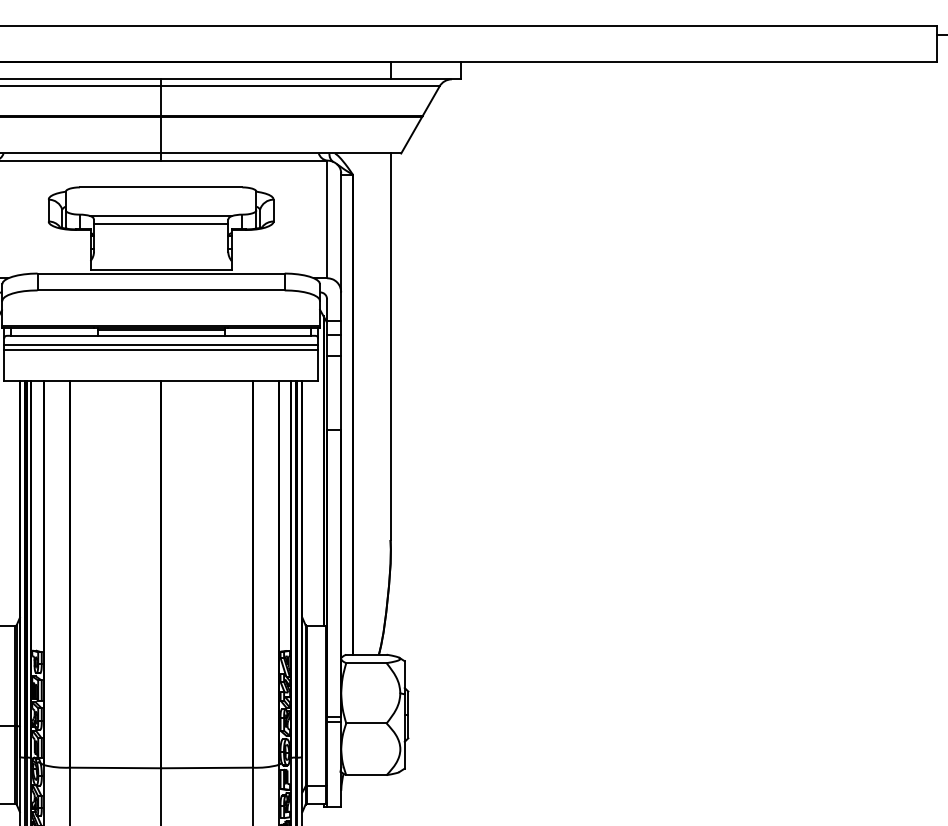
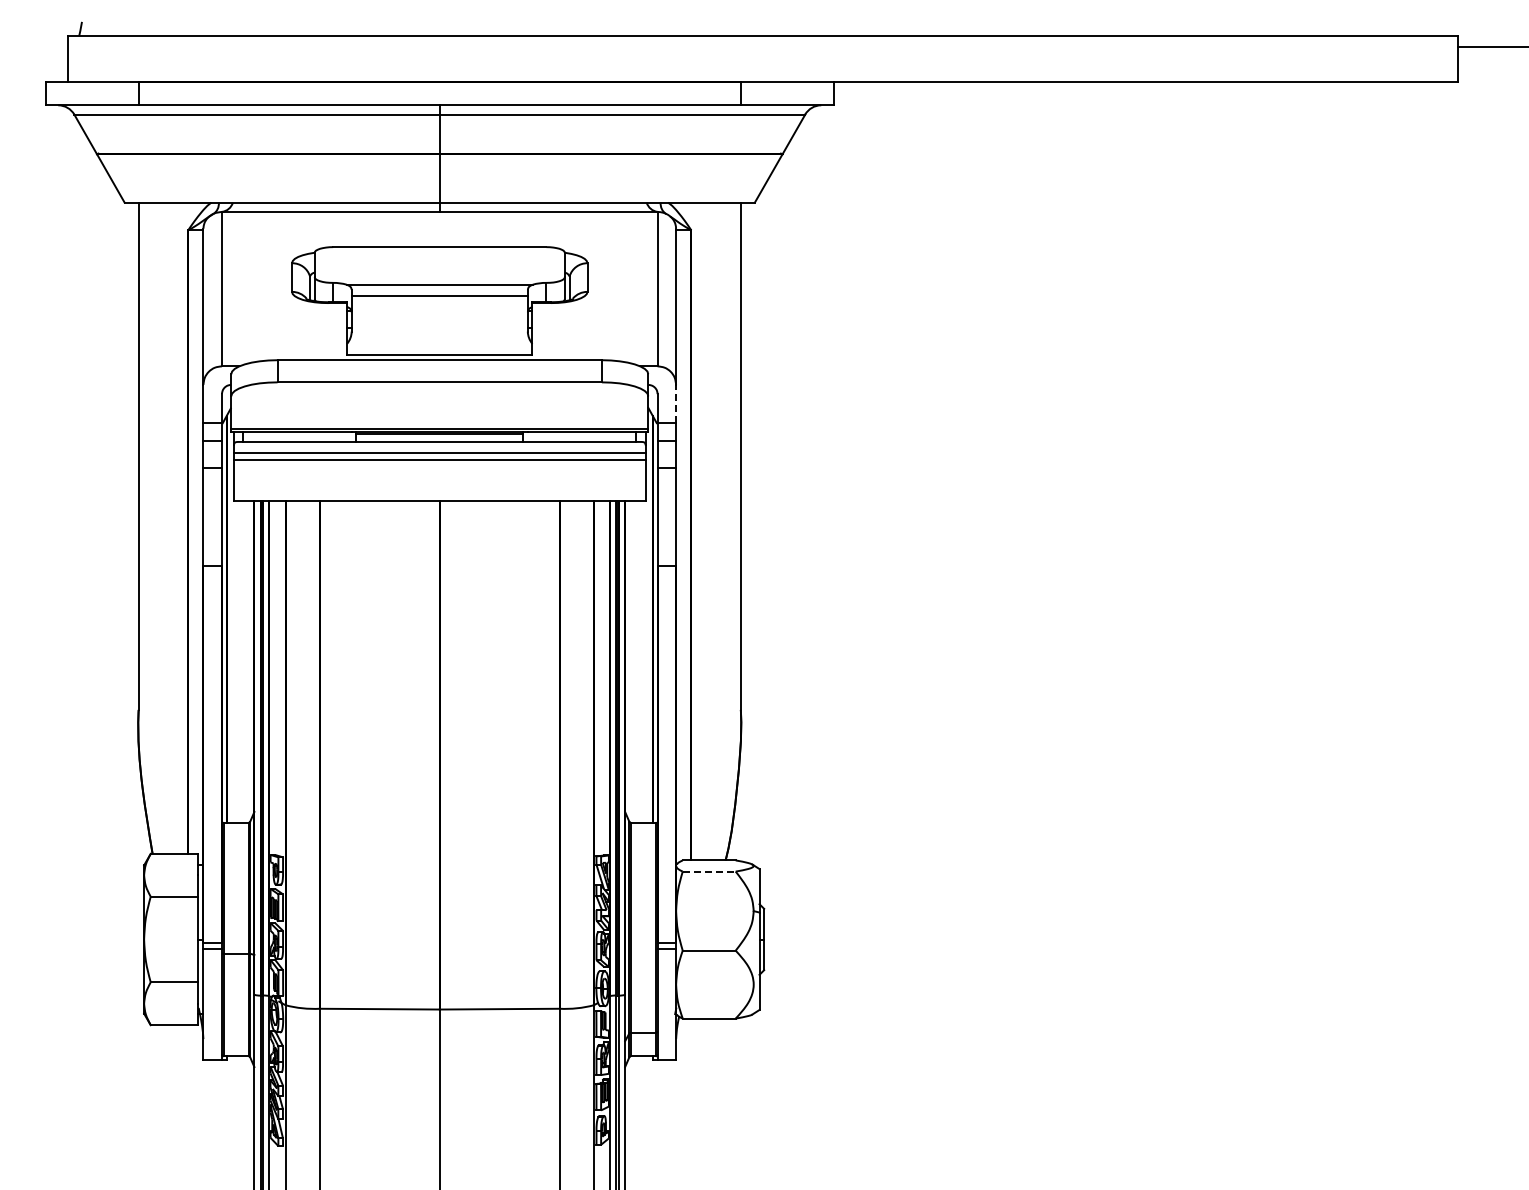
line: (341, 306) -> (676, 403), solid -> dashed
line: (366, 663) -> (709, 871), solid -> dashed

